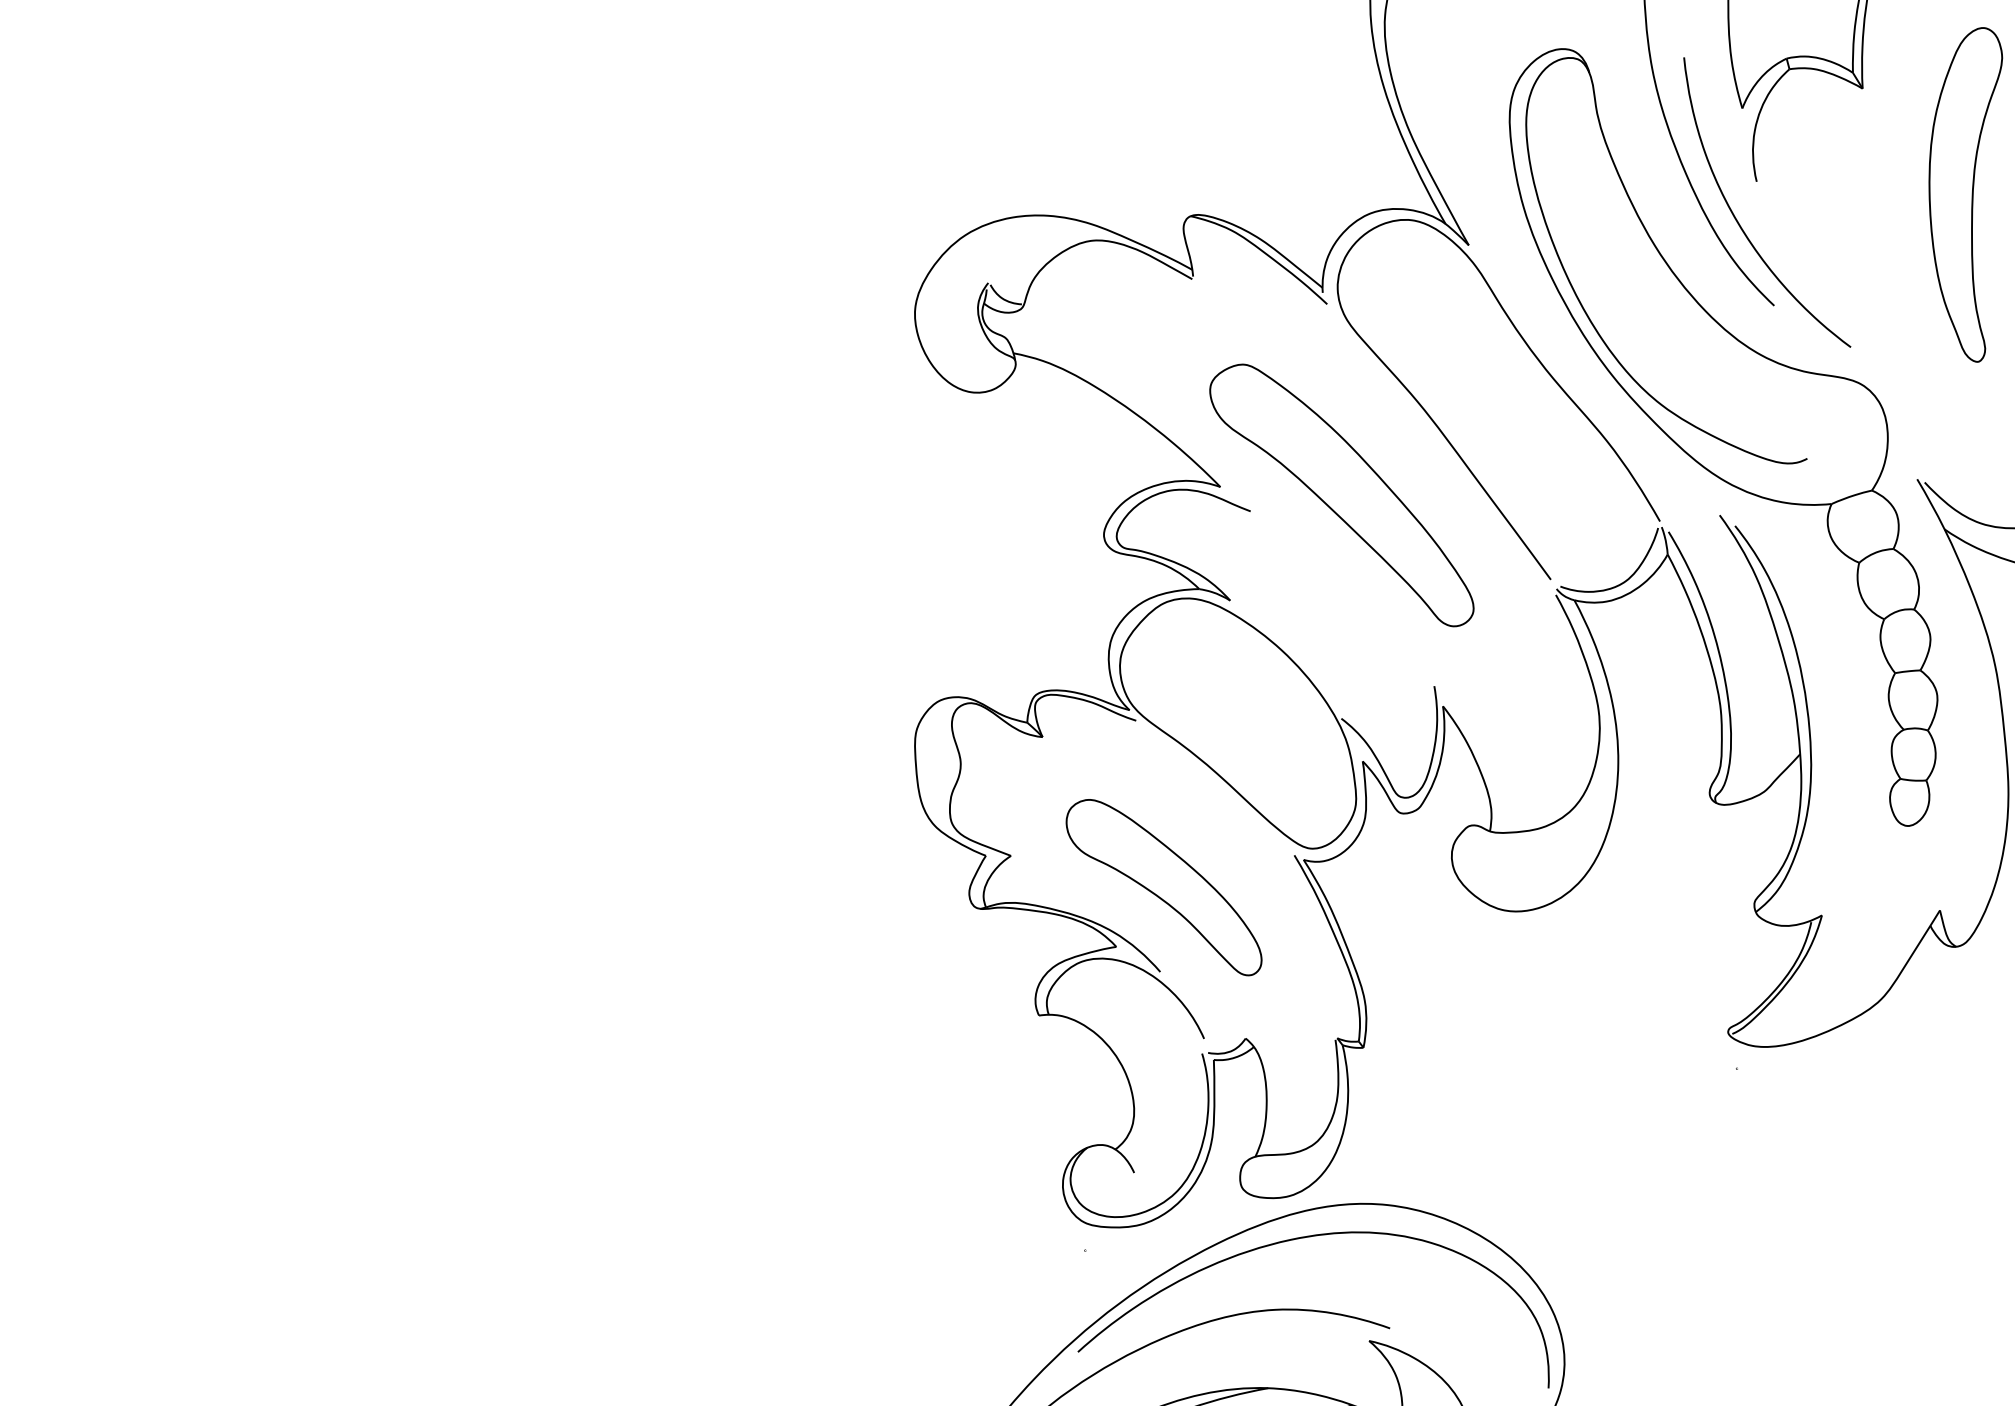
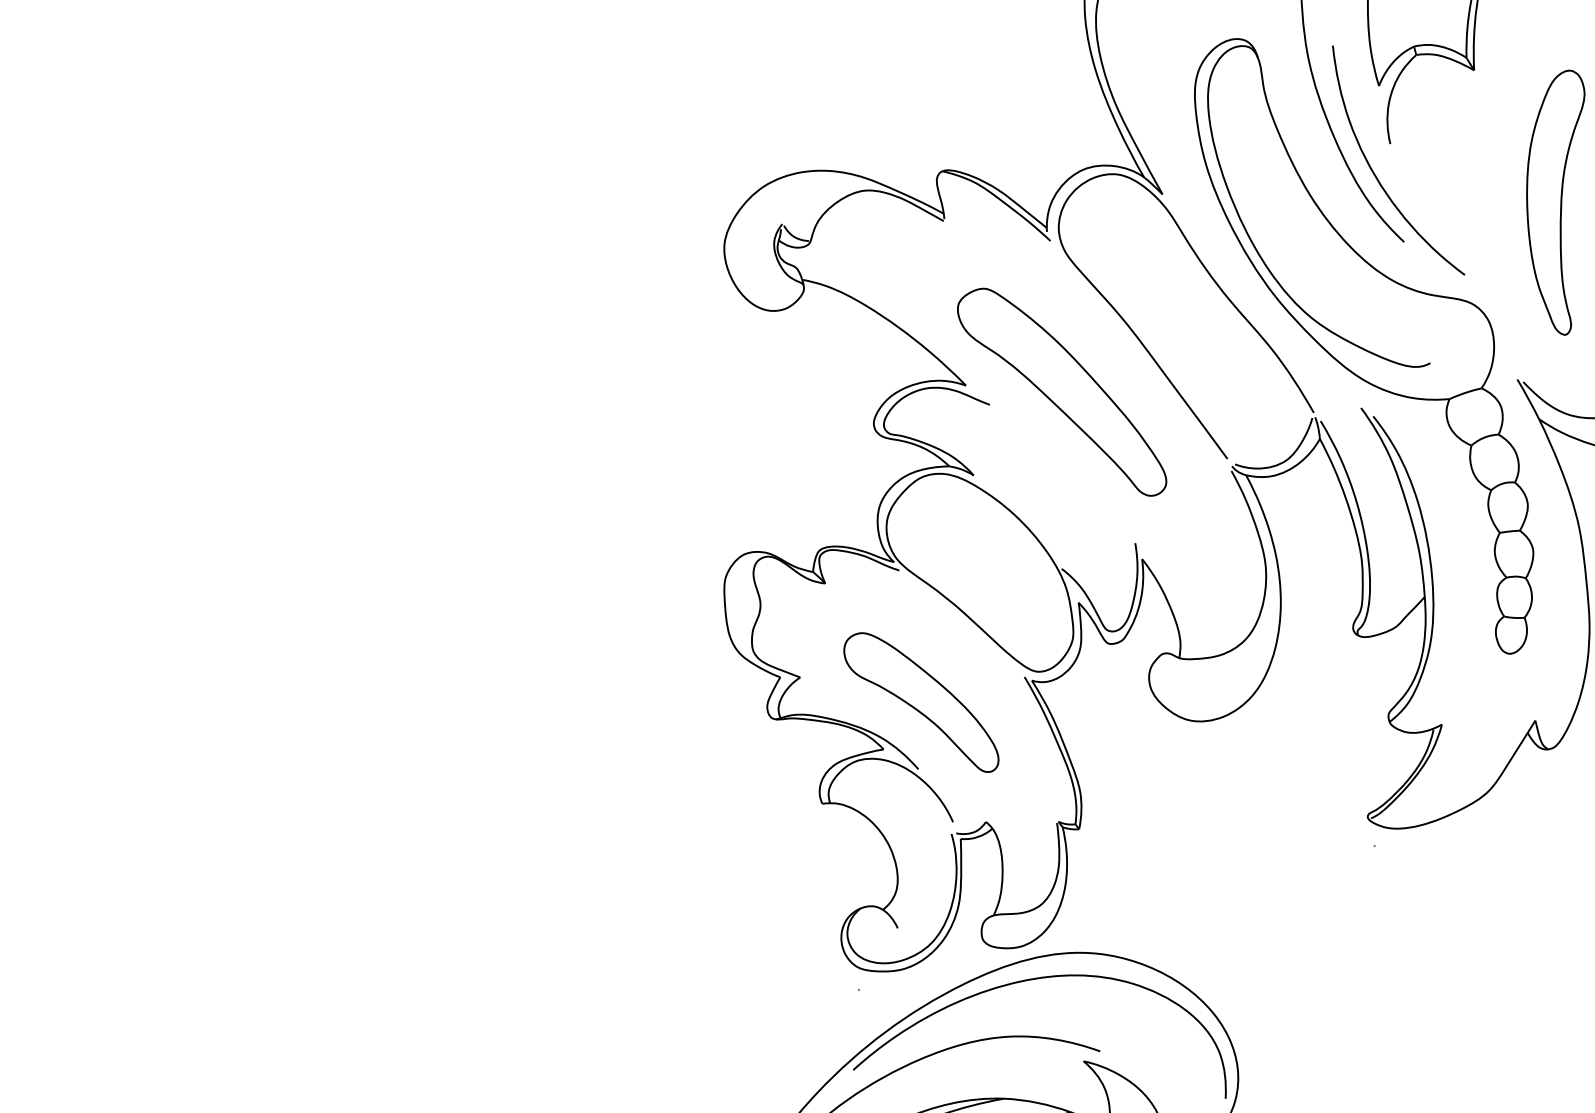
part: (1965, 194) -> (1555, 202), moved

